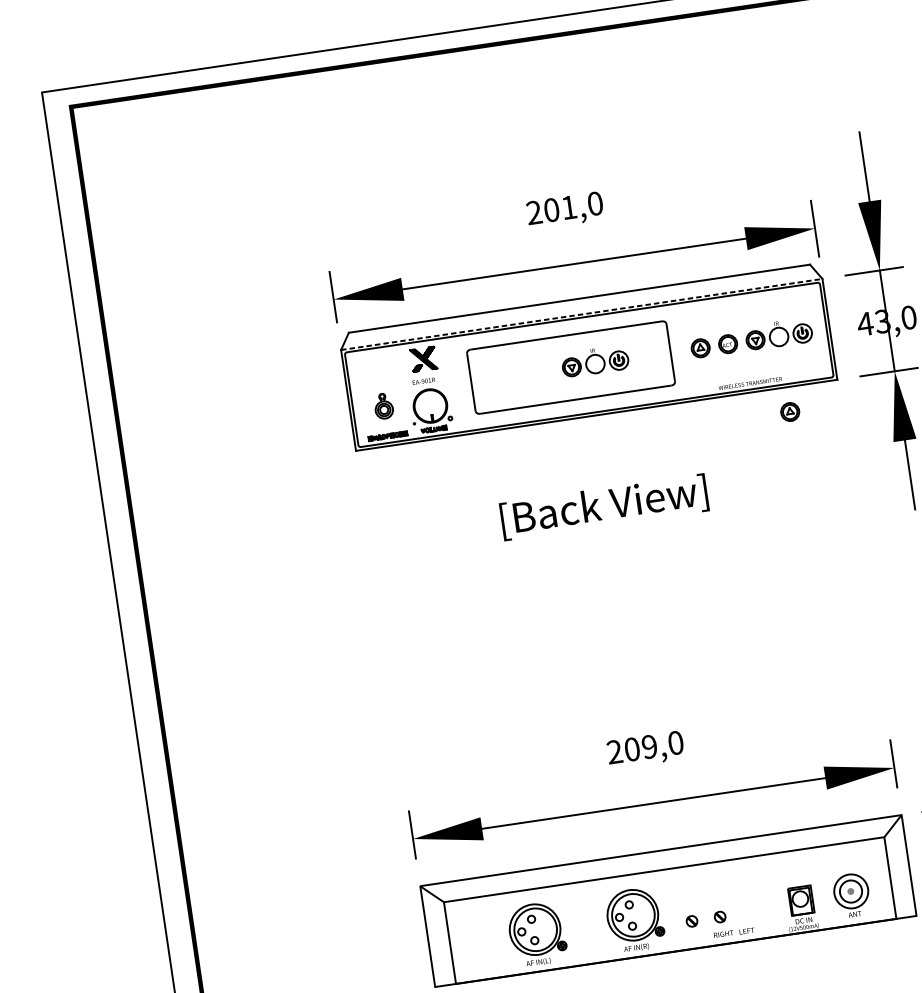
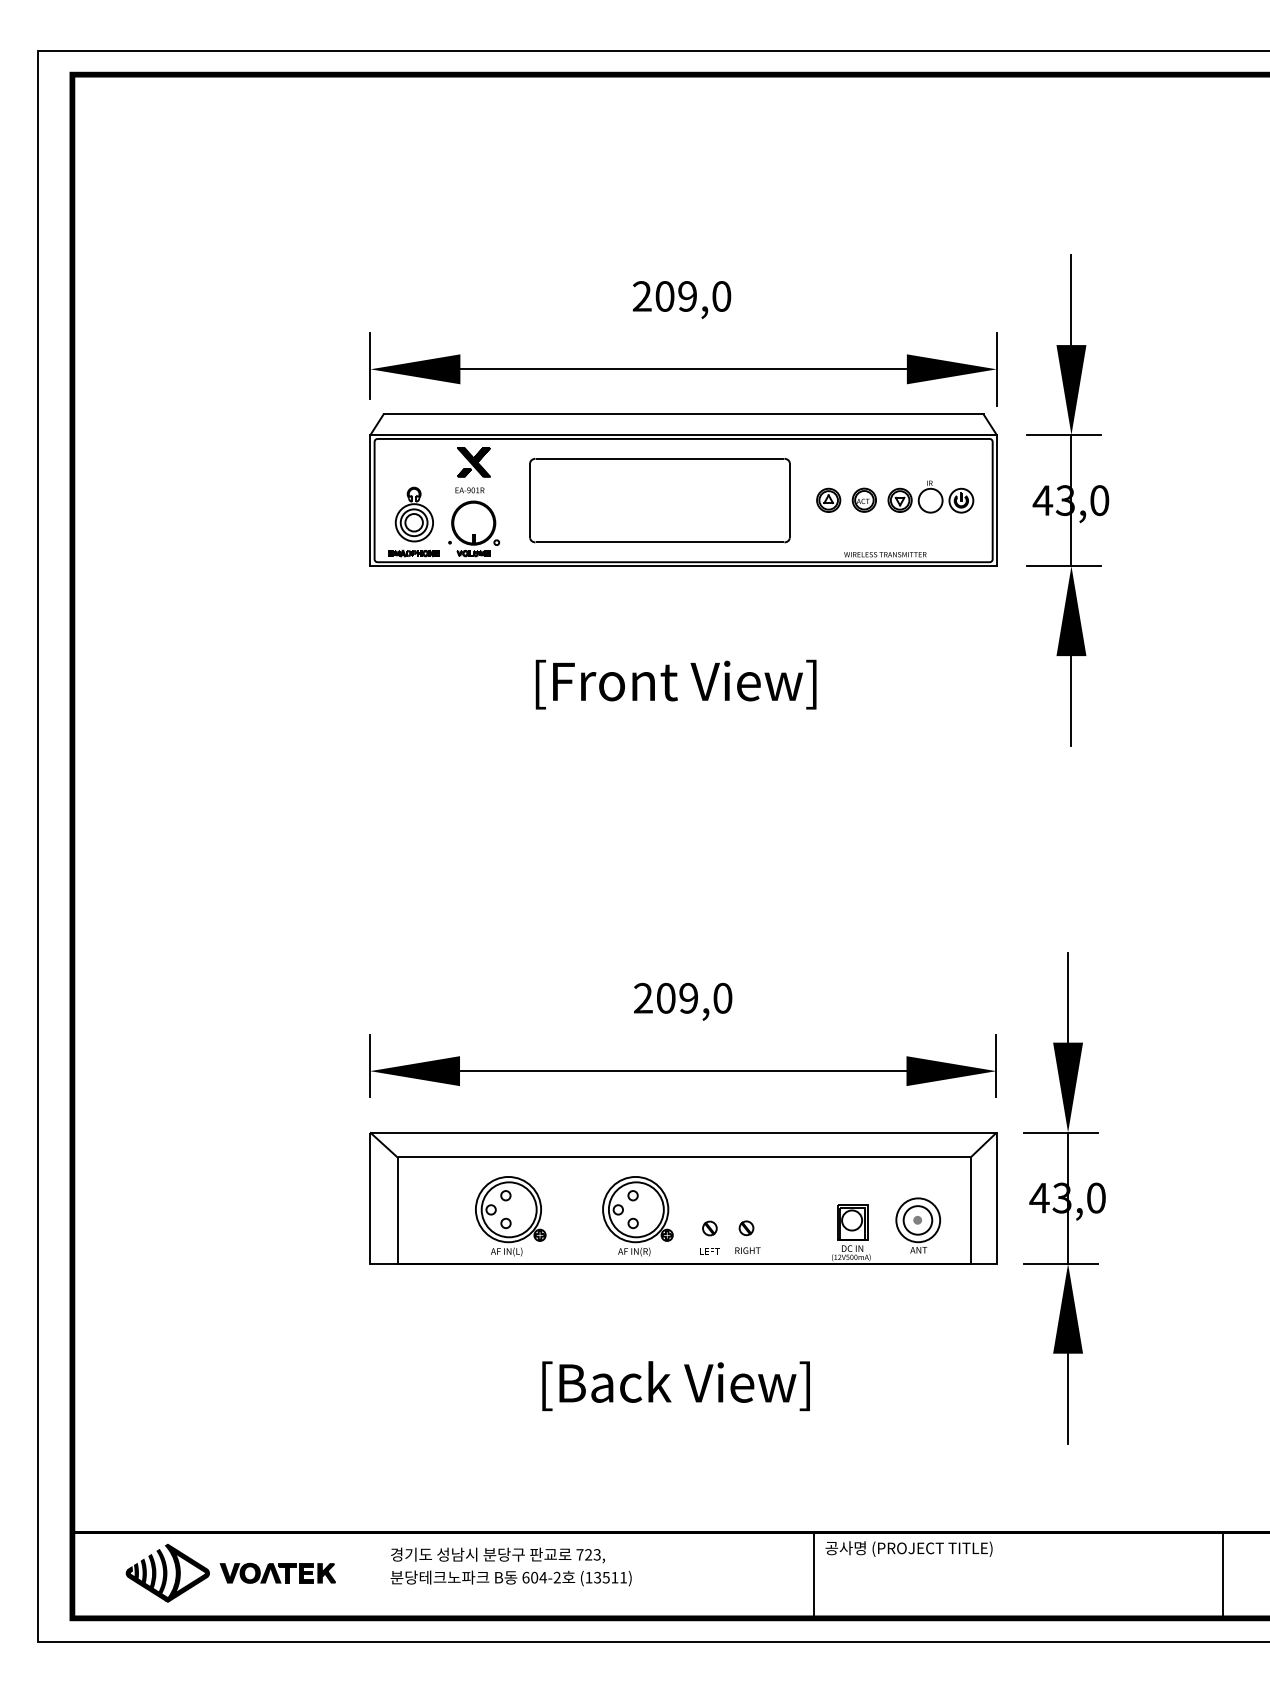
text: (569, 207) -> (687, 296), 201,0 -> 209,0
line: (582, 314) -> (684, 434), dashed -> solid
part: (594, 360) -> (691, 496), removed
part: (383, 406) -> (413, 514), size x1.67
part: (789, 411) -> (930, 597), removed
text: (603, 507) -> (675, 684), [Back View] -> [Front View]
text: (746, 931) -> (709, 1251), moved

